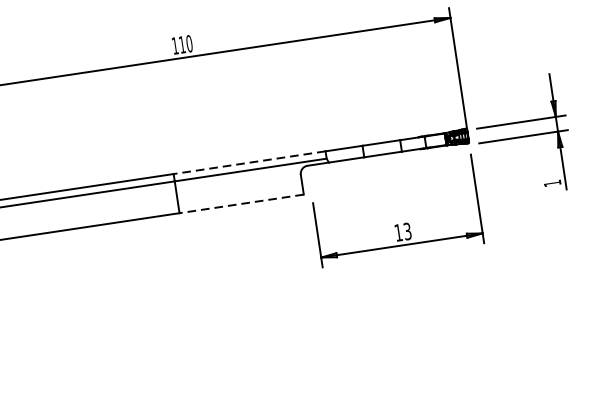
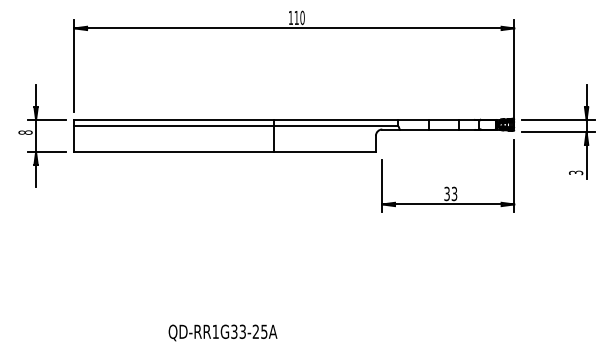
line: (248, 163) -> (335, 120), dashed -> solid
text: (553, 182) -> (576, 172), 1 -> 3
line: (242, 204) -> (325, 152), dashed -> solid
text: (397, 232) -> (446, 193), 13 -> 33

